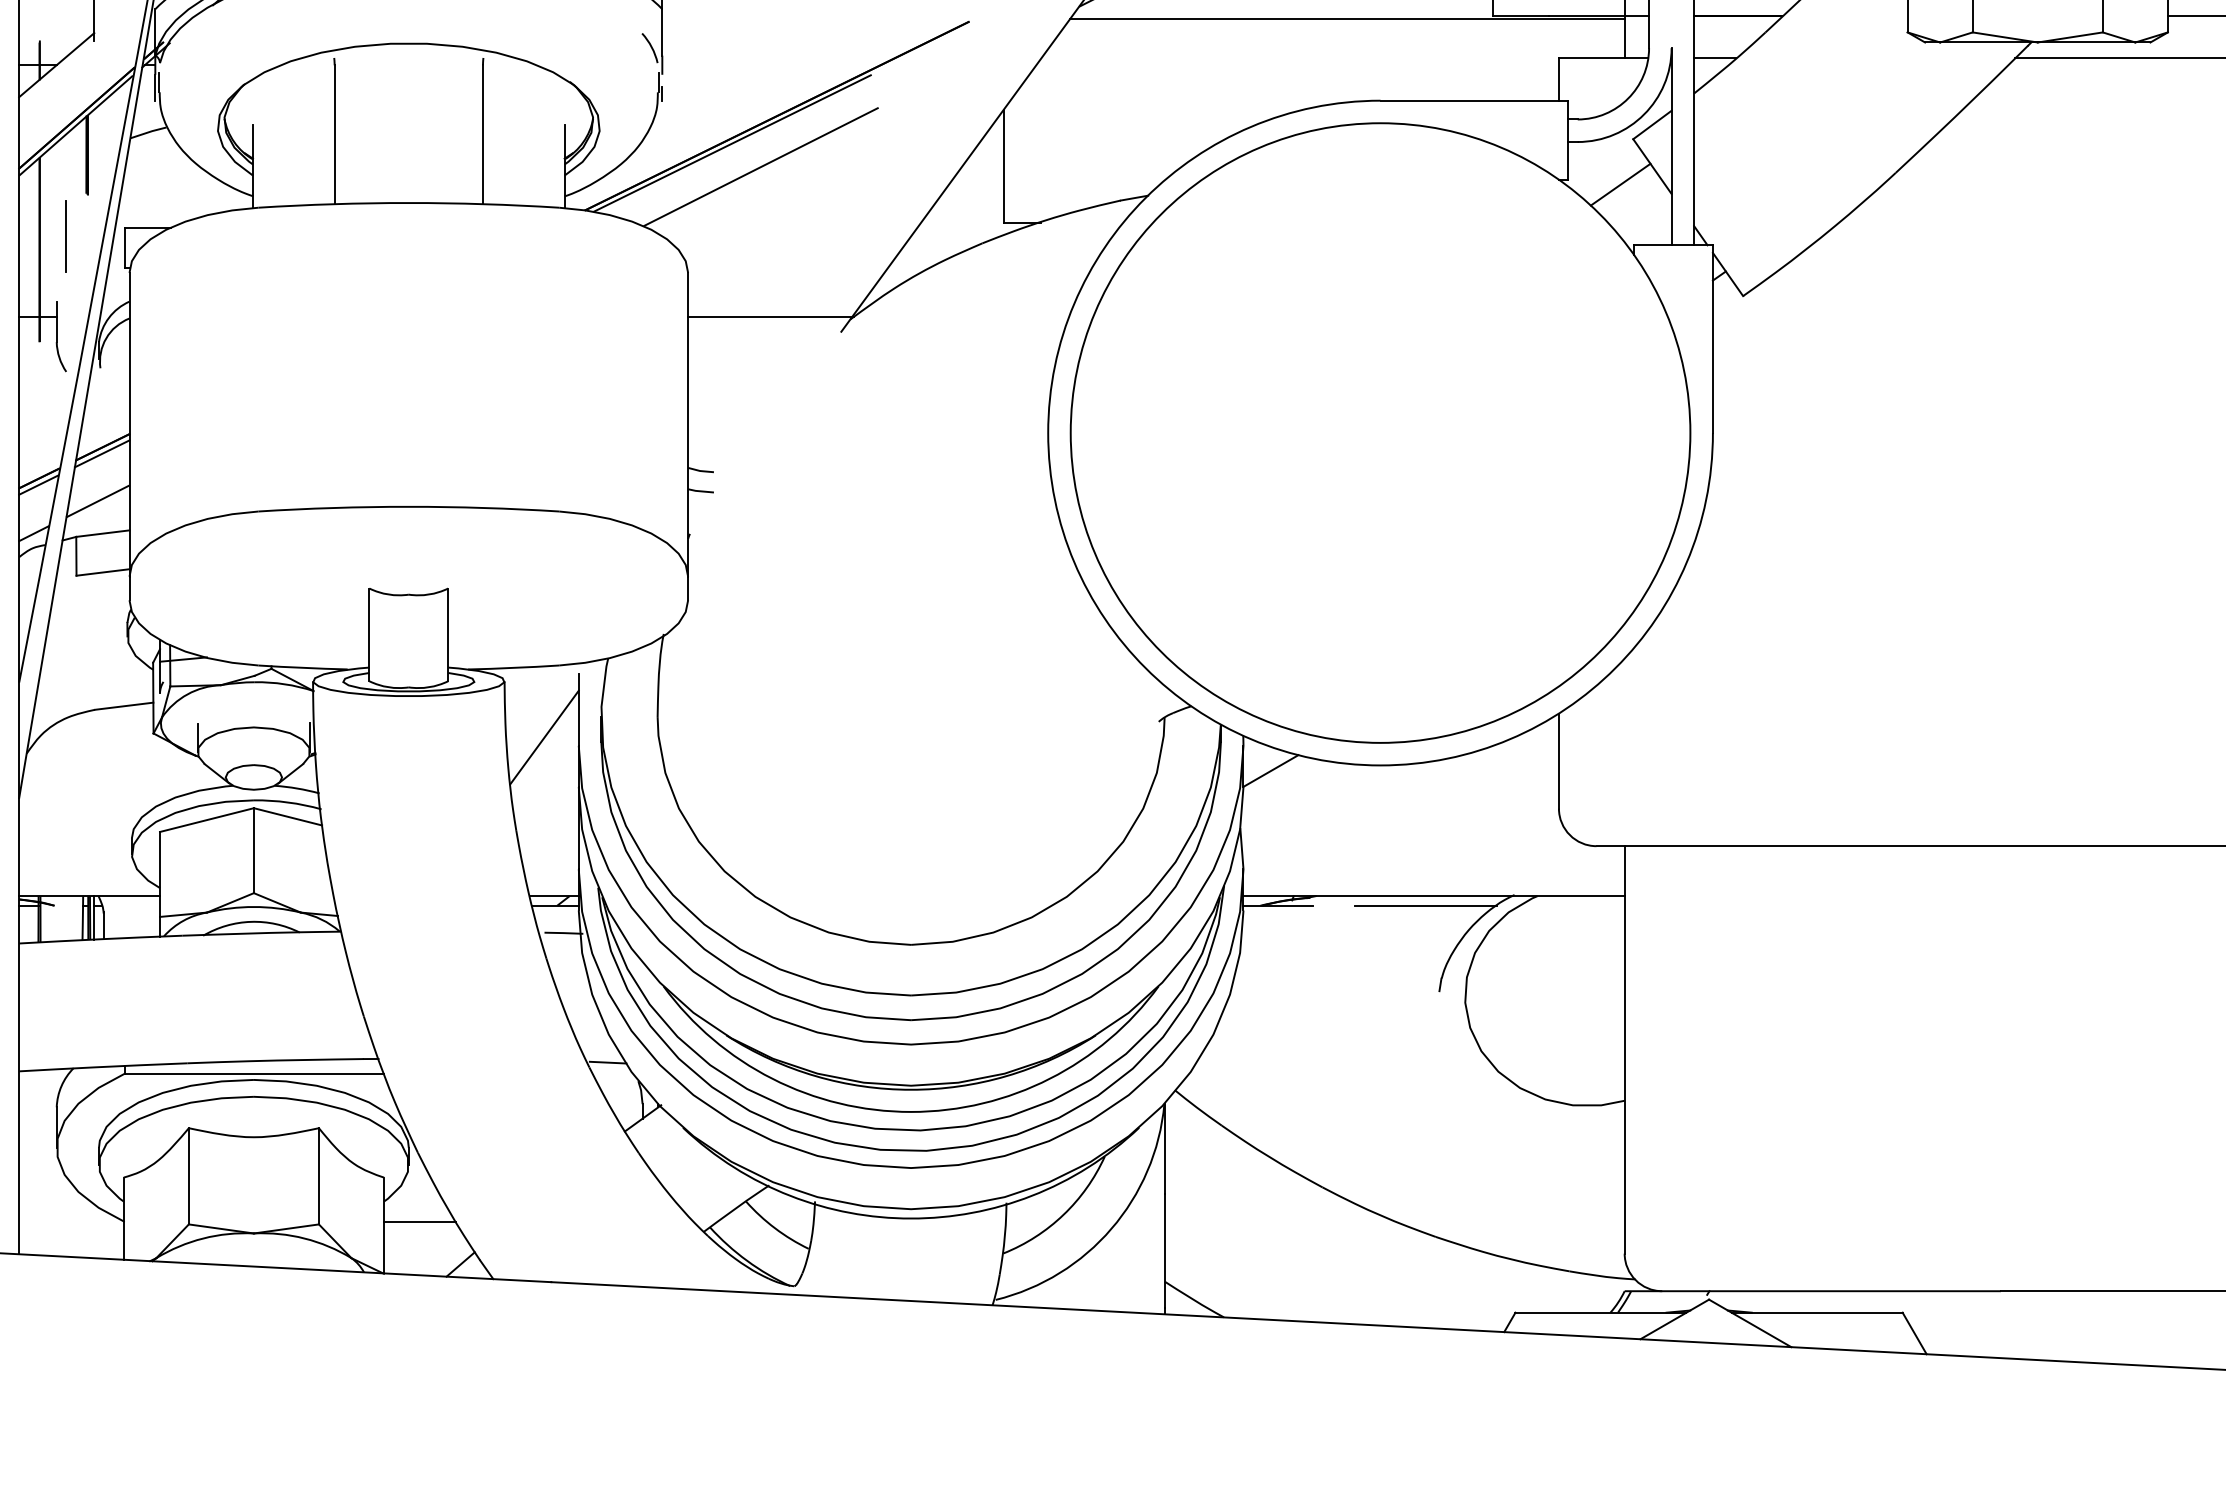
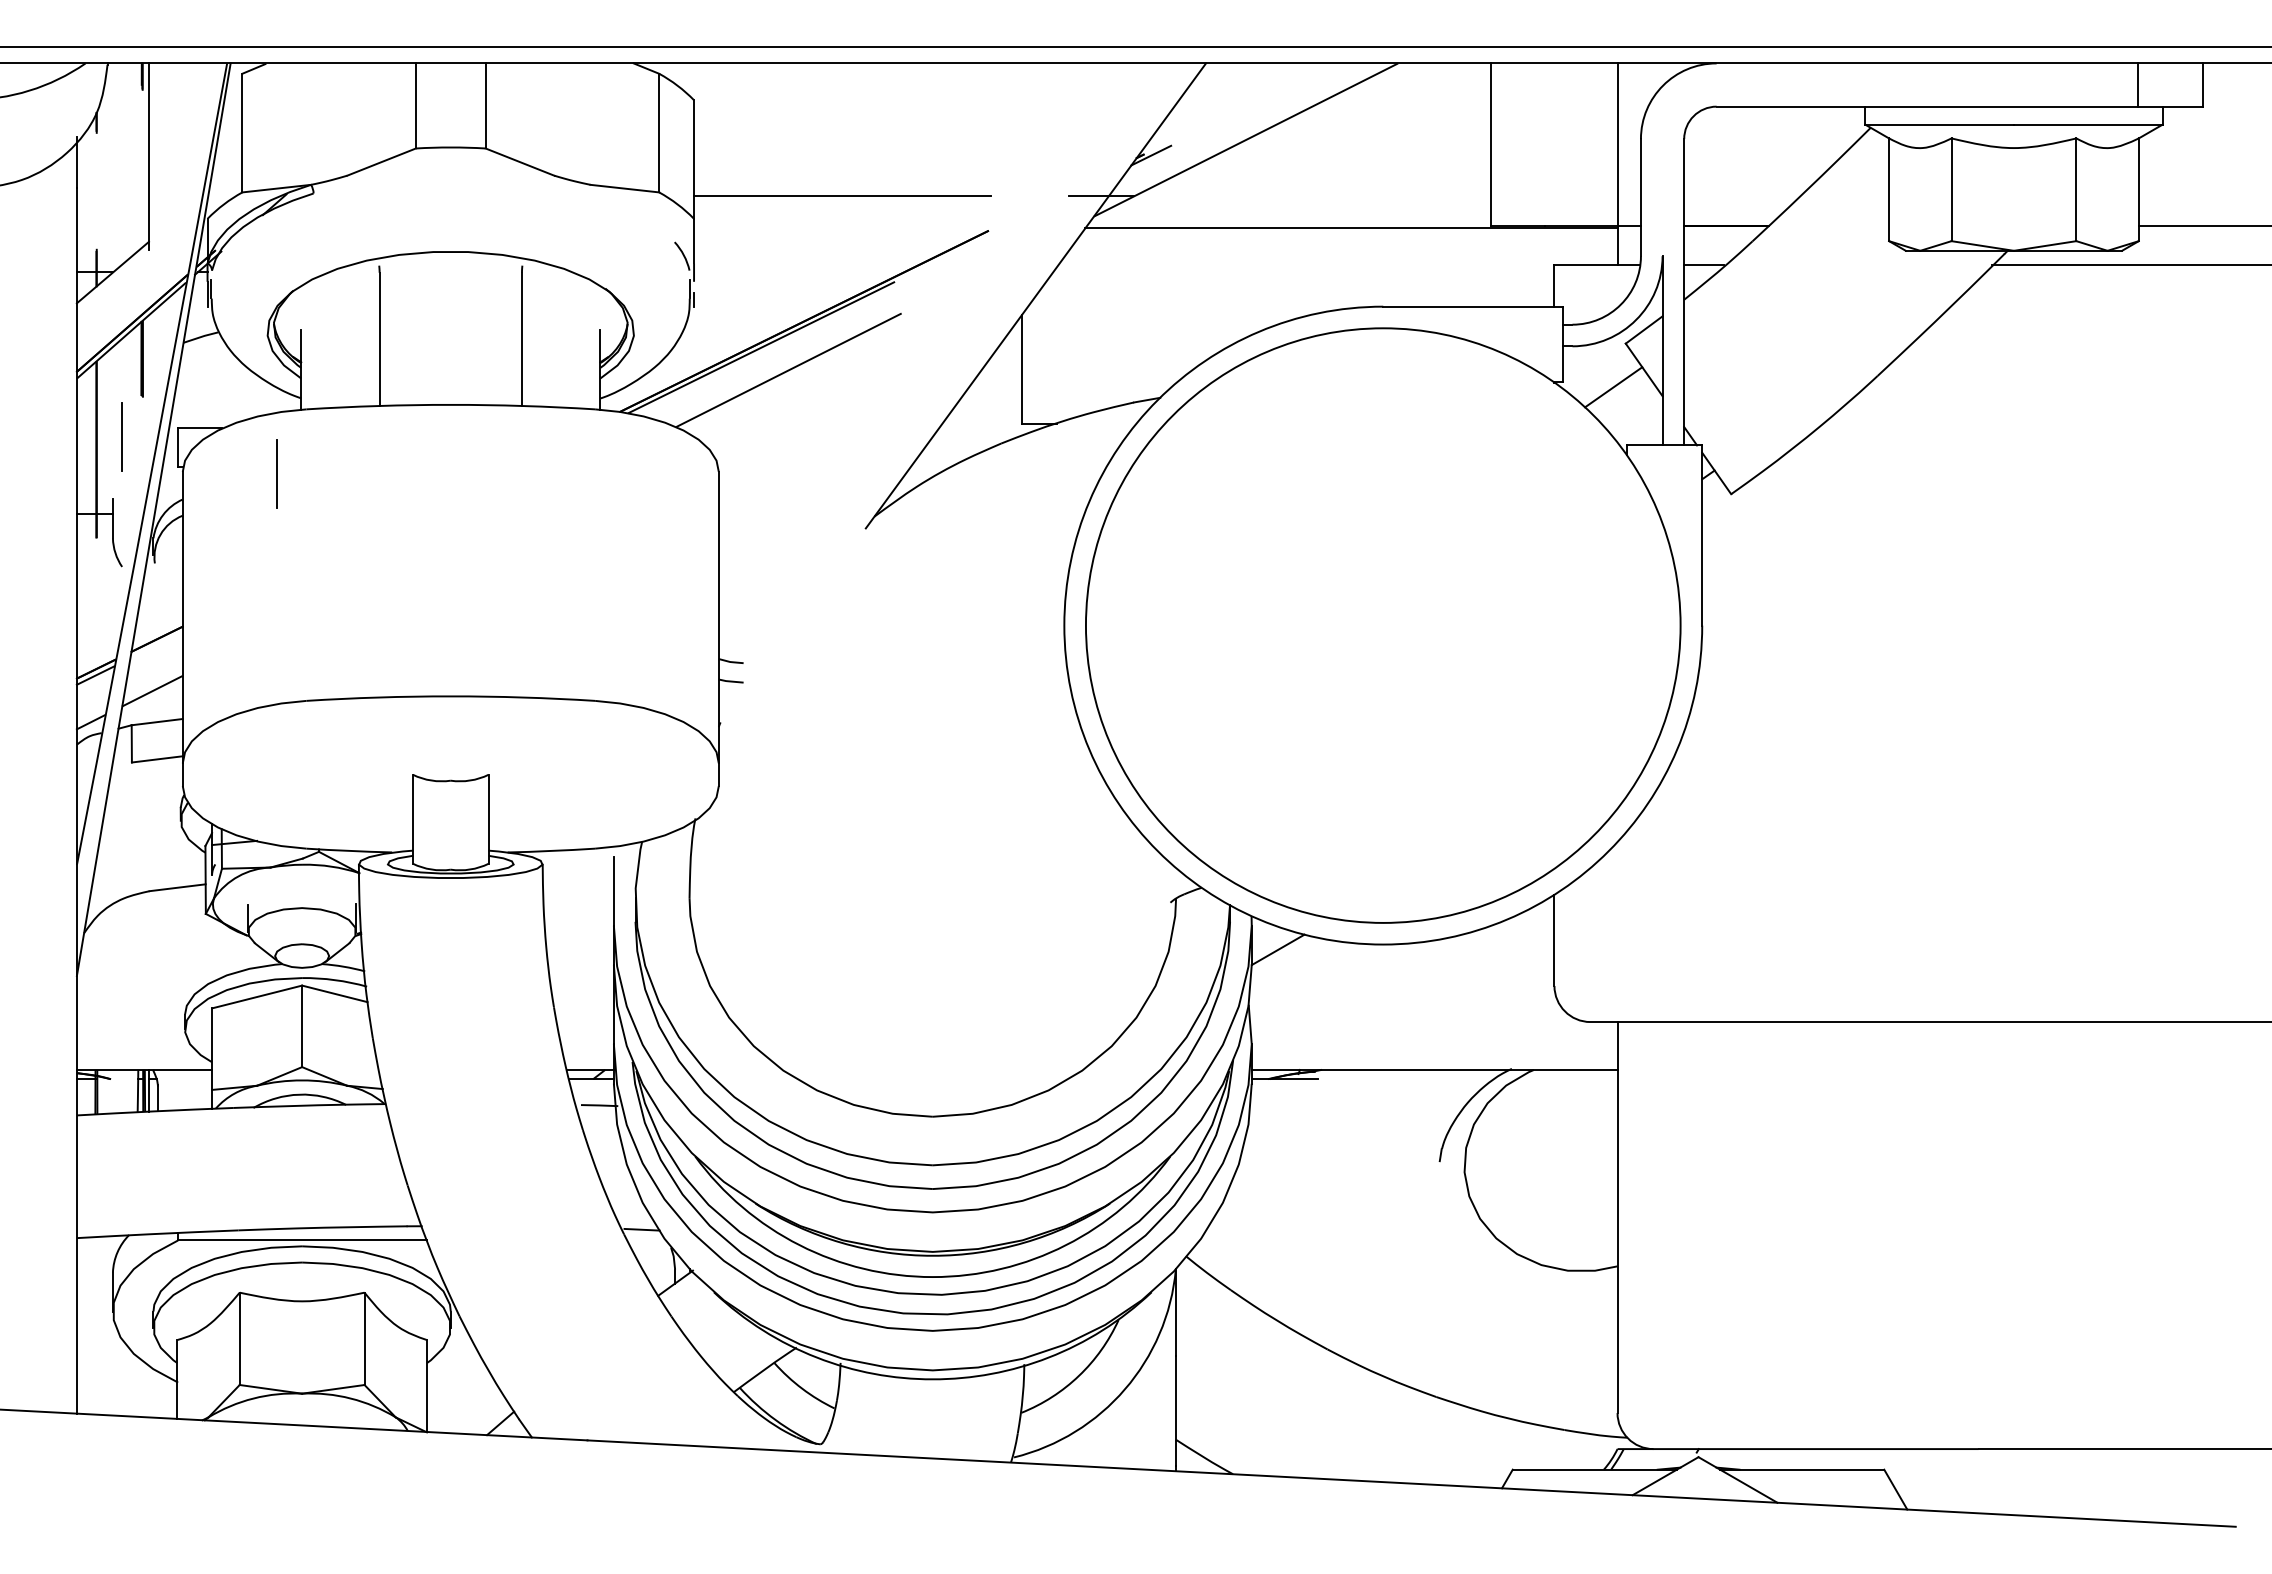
line: (227, 274) -> (276, 473), added
line: (771, 316) -> (798, 513), removed
line: (102, 453) -> (156, 645), removed
line: (543, 737) -> (580, 917), removed
line: (1425, 906) -> (1426, 1079), removed
line: (419, 1221) -> (461, 1382), removed

